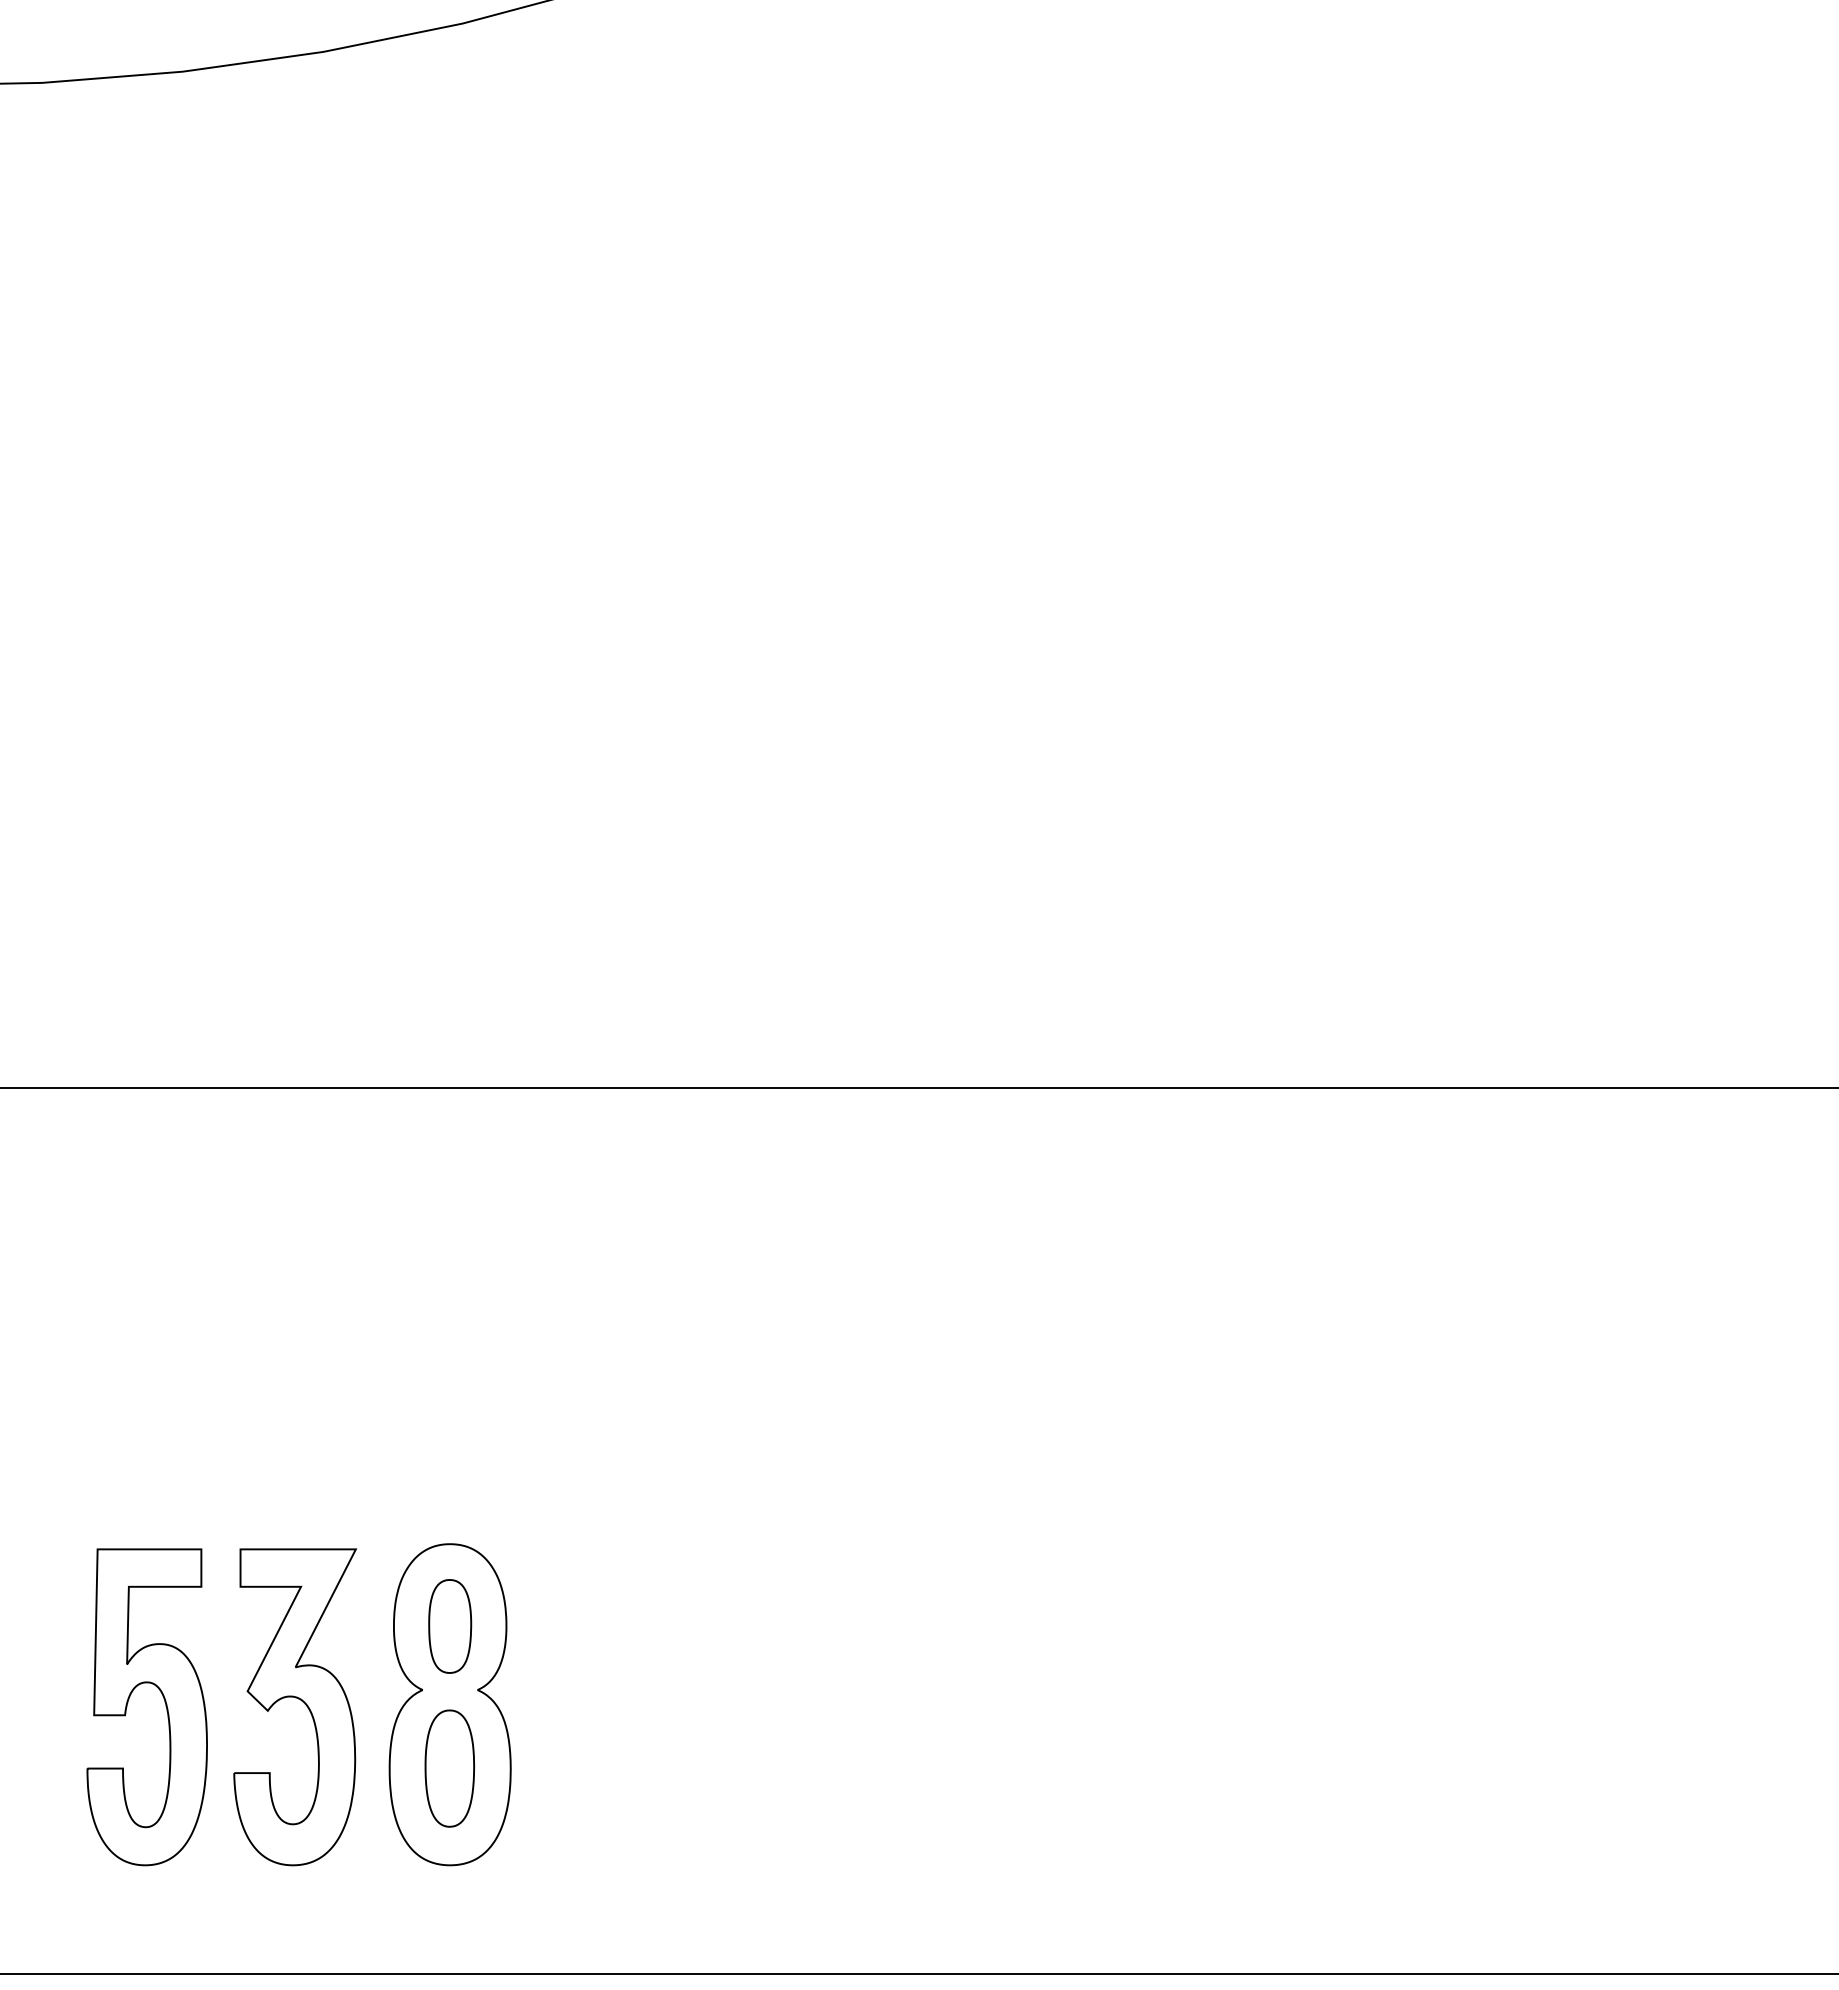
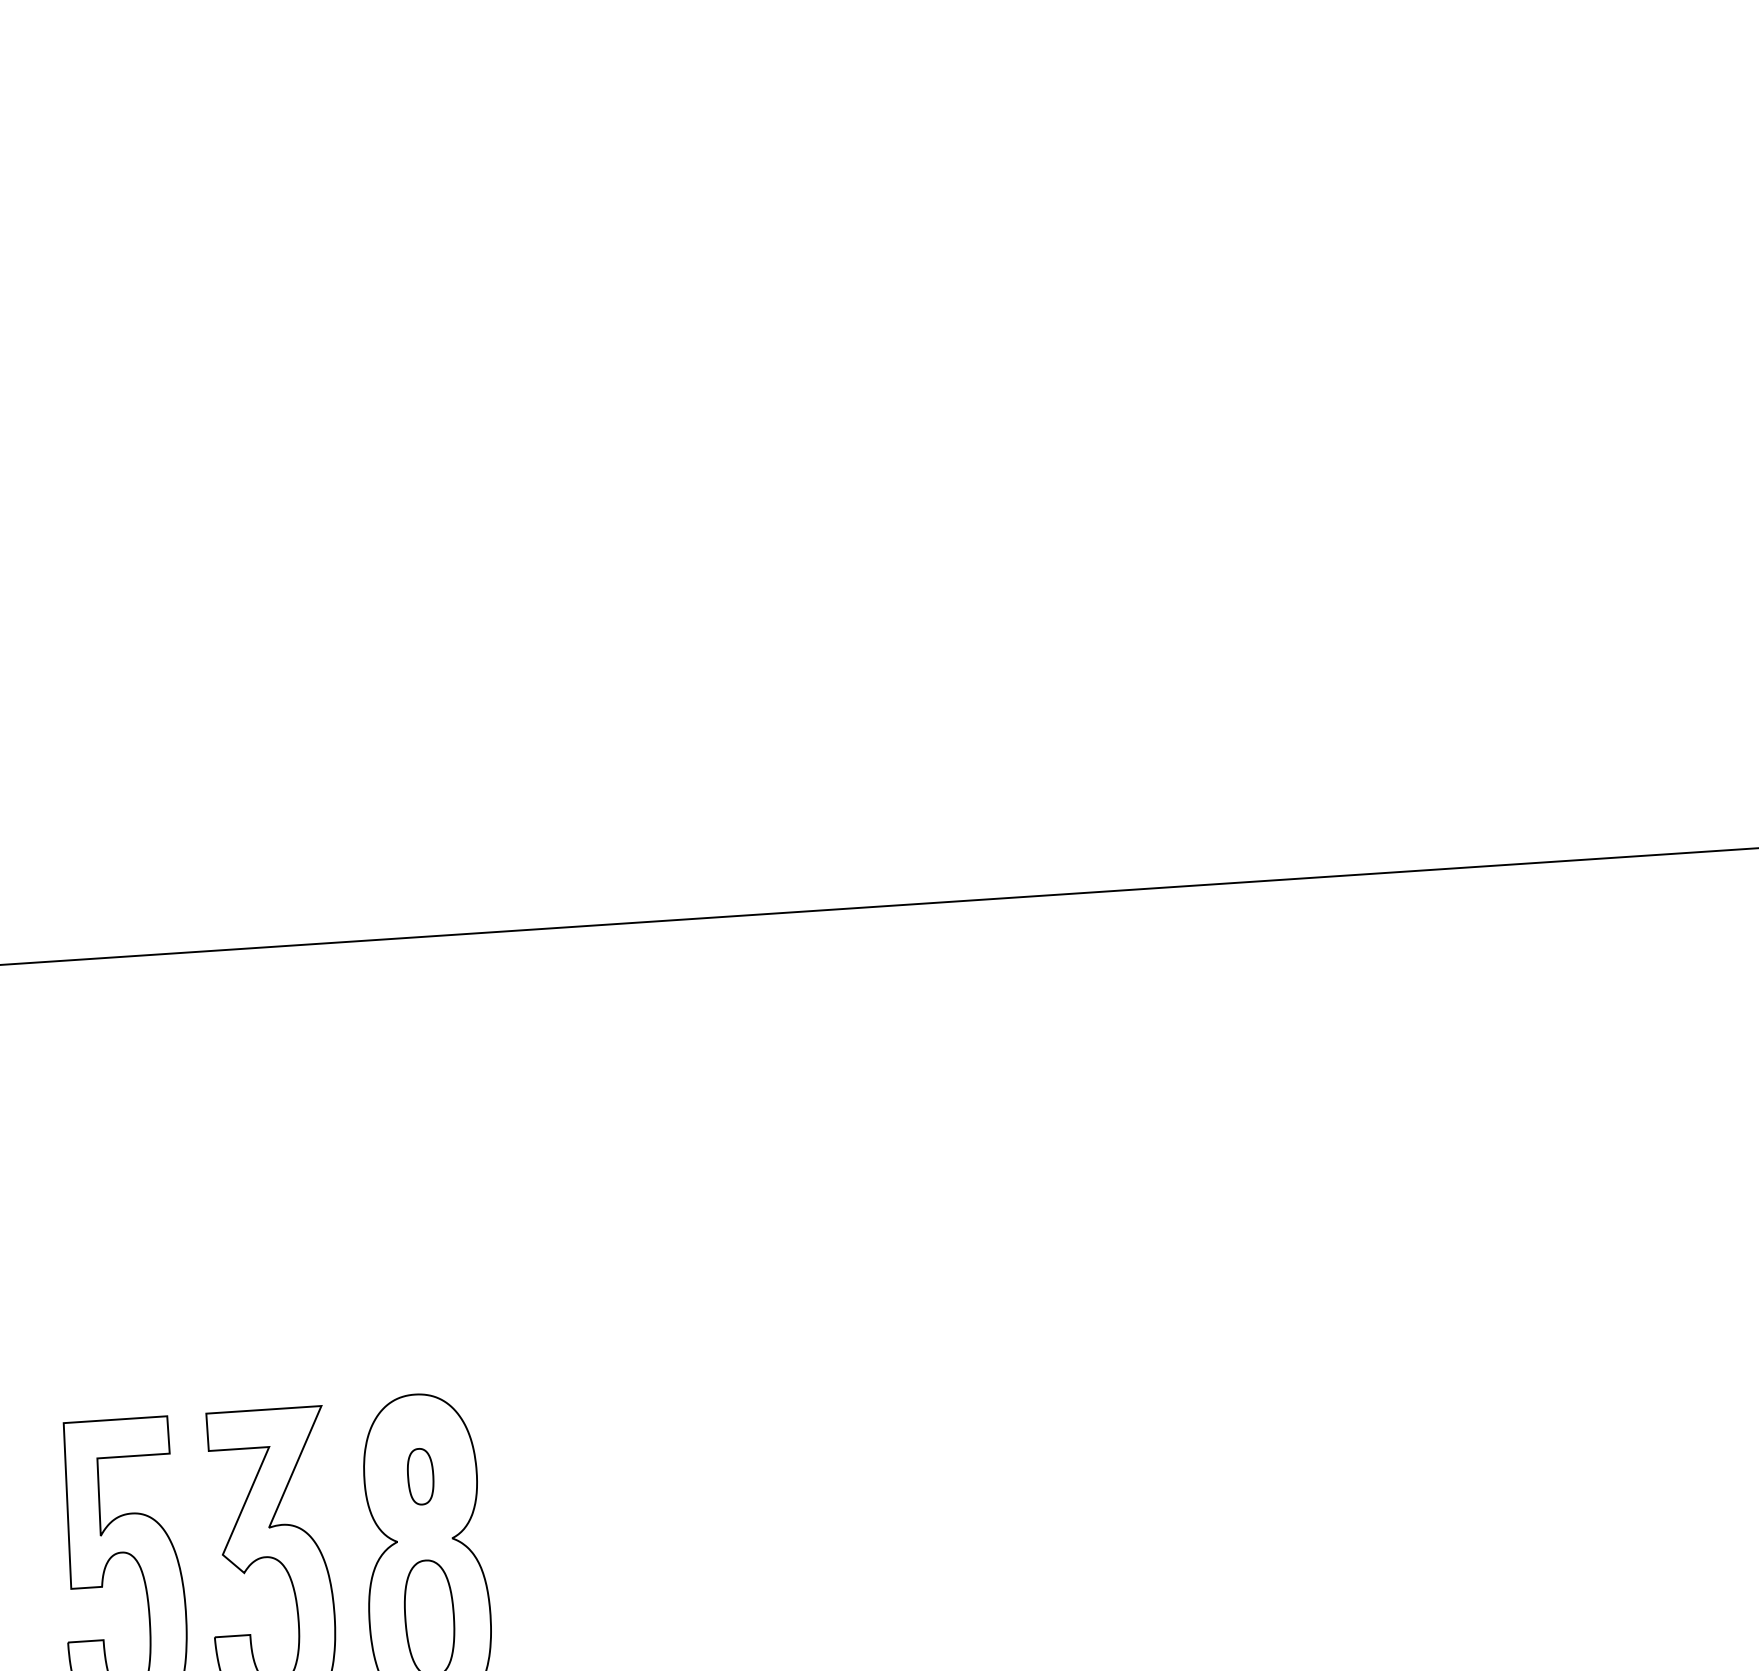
part: (450, 1626) -> (420, 1476), size x0.6

